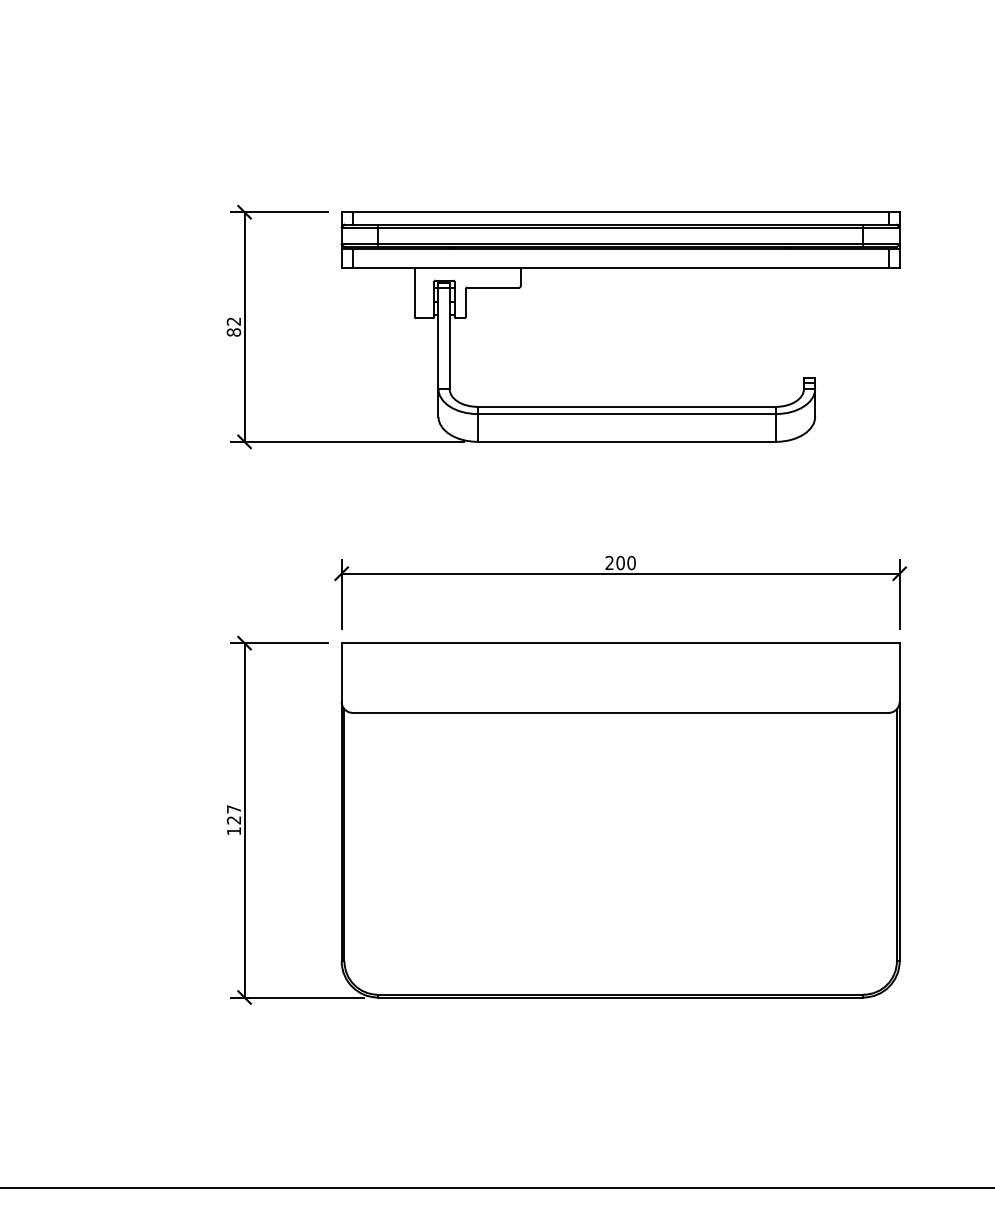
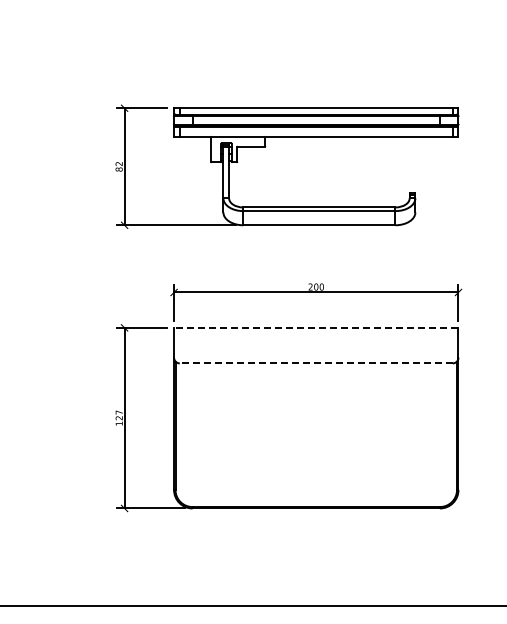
line: (619, 642) -> (315, 327), solid -> dashed
line: (621, 713) -> (316, 363), solid -> dashed

